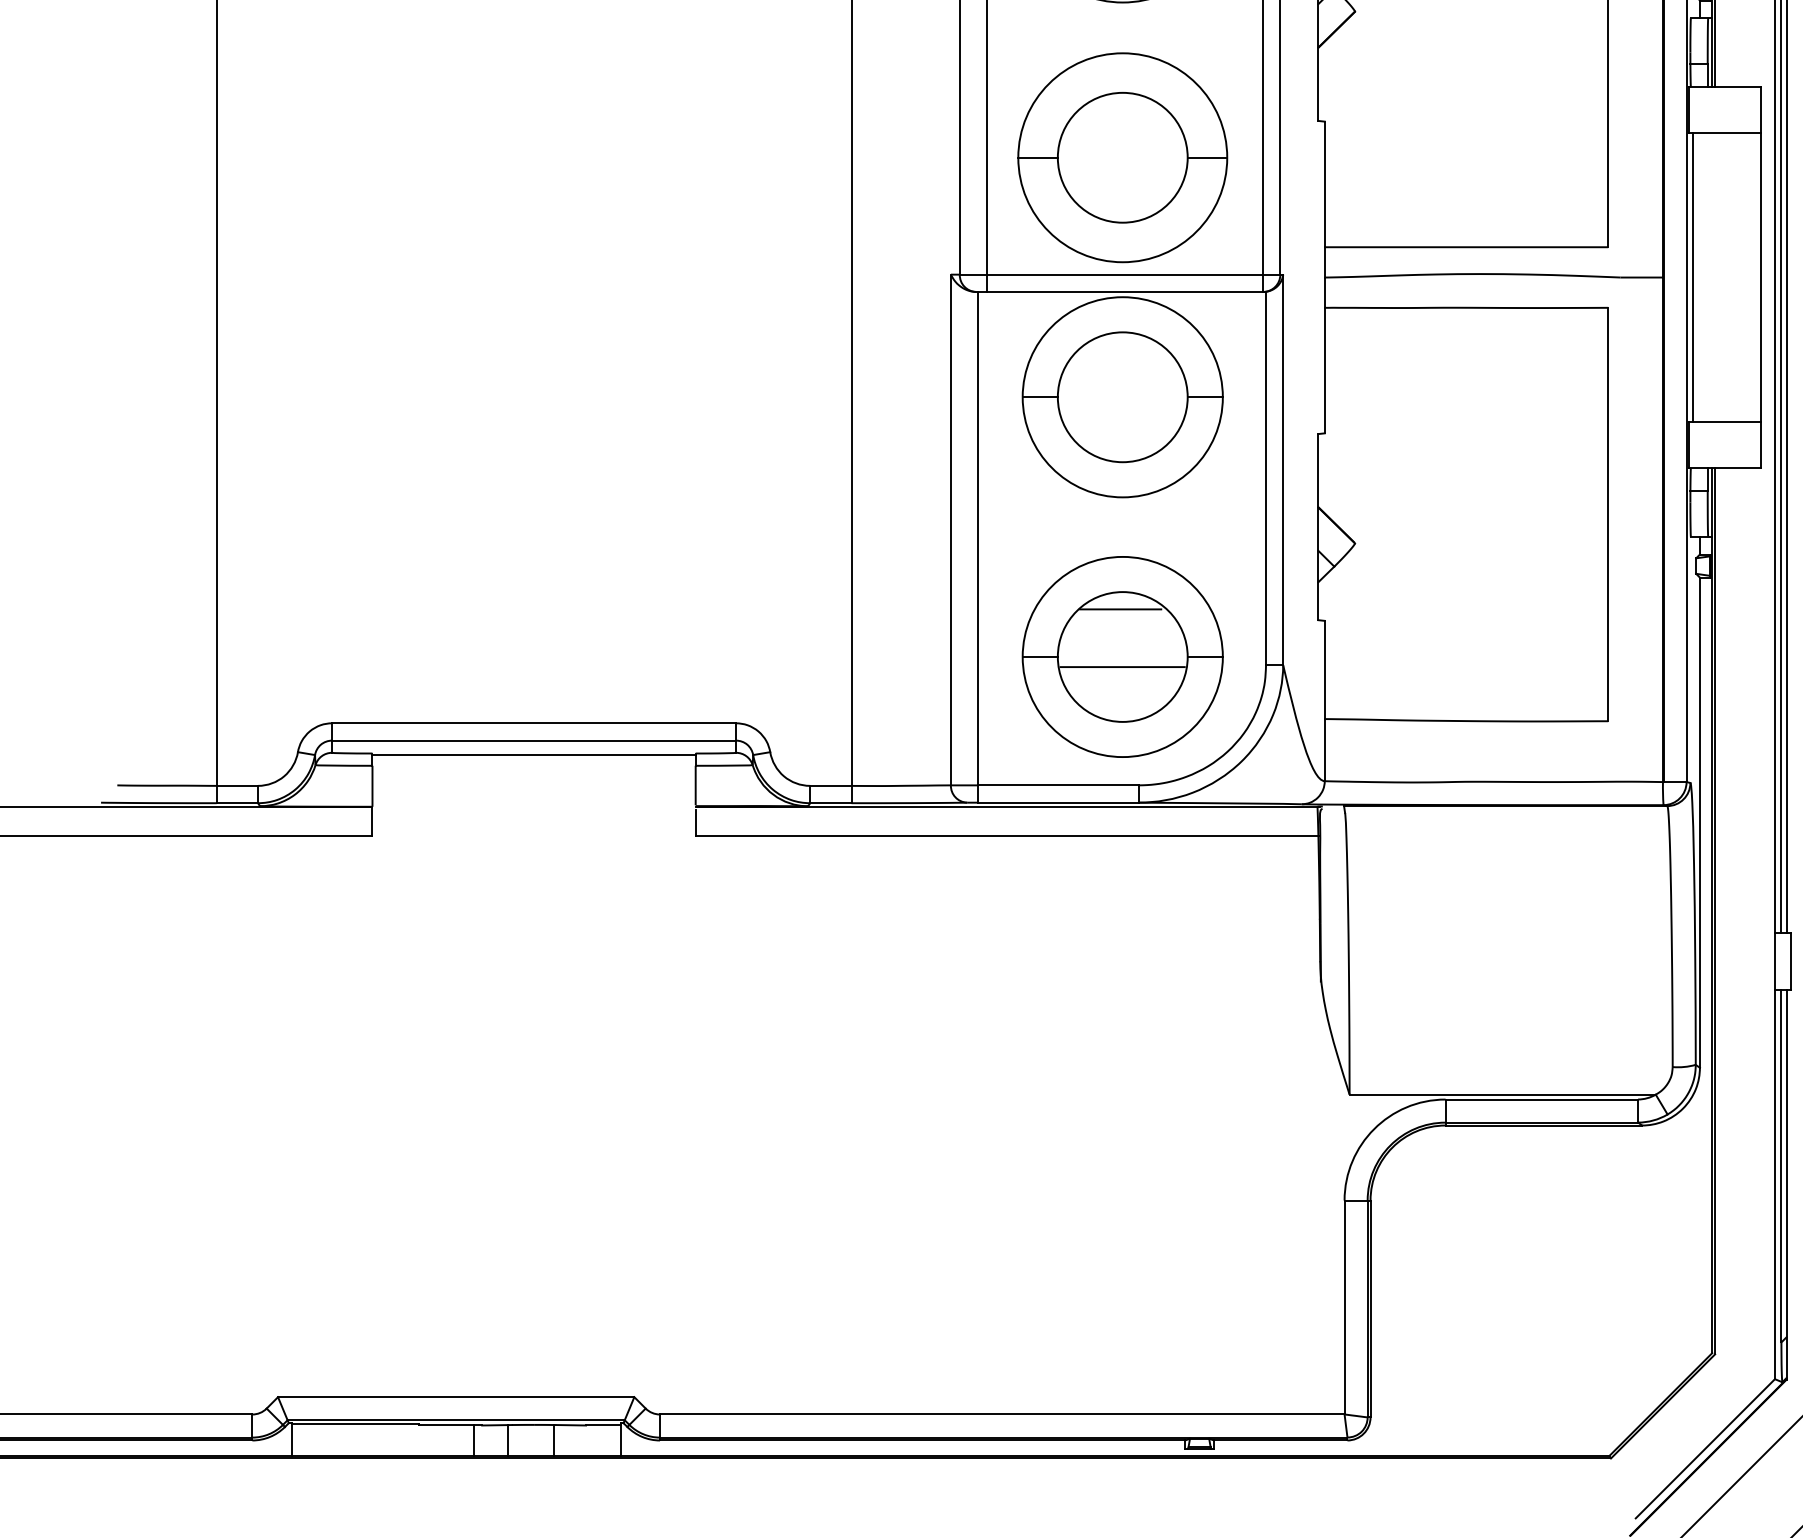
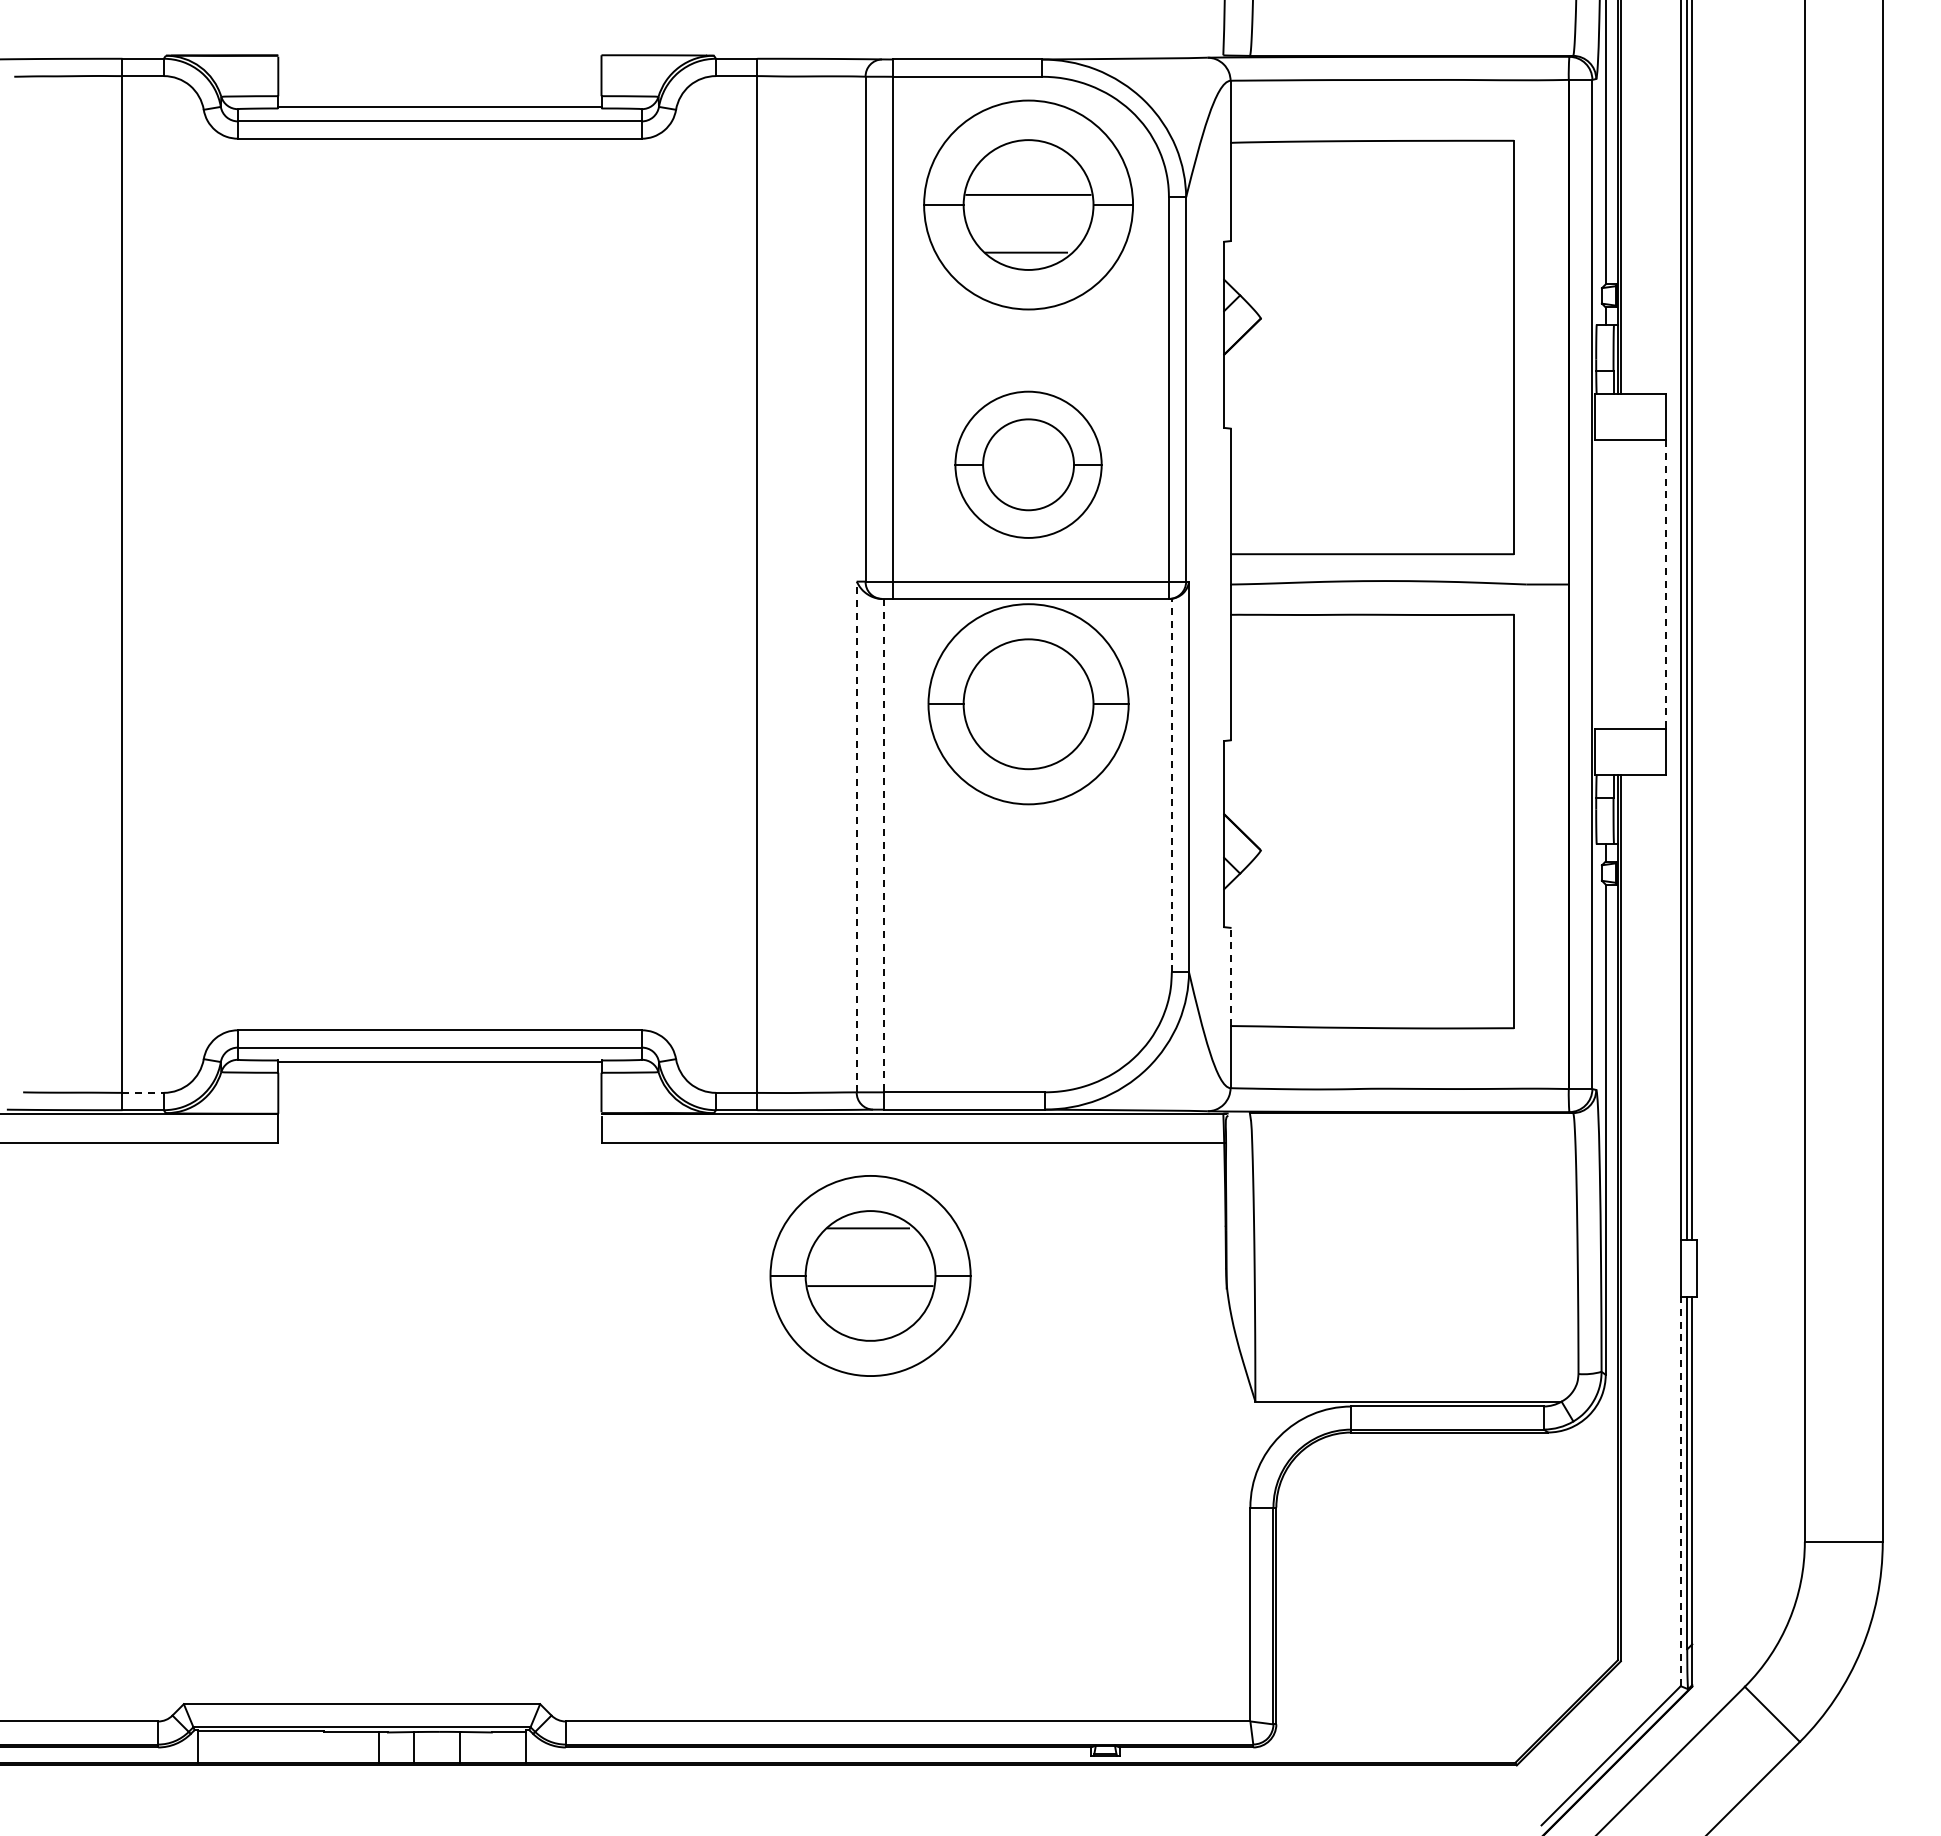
part: (1122, 157) -> (1028, 464), size x0.7
line: (1693, 277) -> (1599, 584), removed
line: (1760, 278) -> (1666, 585), solid -> dashed
line: (1265, 478) -> (1171, 785), solid -> dashed
line: (950, 529) -> (856, 836), solid -> dashed
line: (977, 538) -> (883, 845), solid -> dashed
part: (1122, 656) -> (870, 1275), moved
line: (1324, 669) -> (1230, 976), solid -> dashed
line: (237, 785) -> (143, 1092), solid -> dashed
line: (1774, 1184) -> (1680, 1491), solid -> dashed

